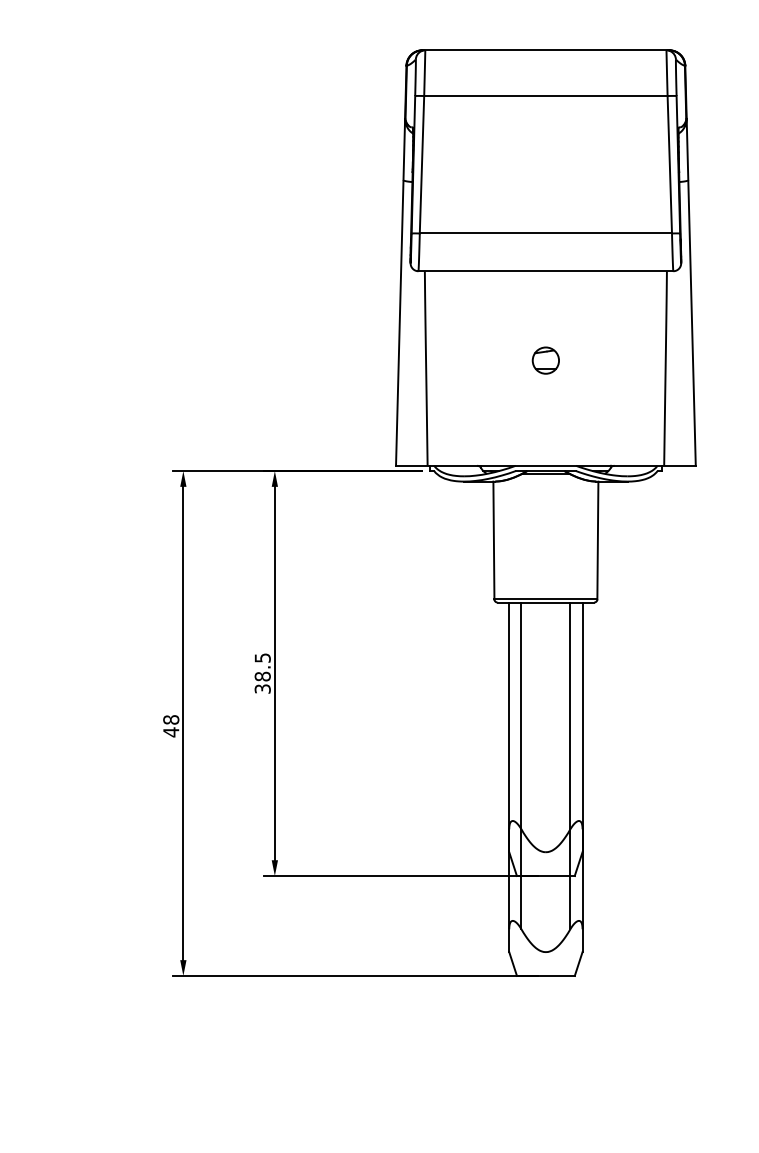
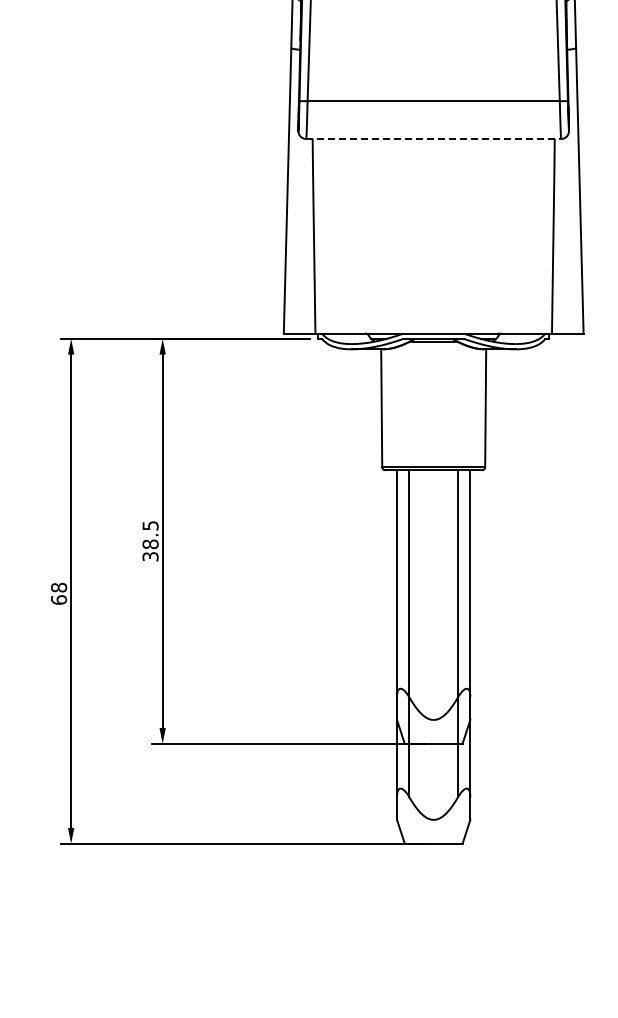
line: (546, 271) -> (434, 139), solid -> dashed
part: (545, 360) -> (433, 228), removed
text: (171, 732) -> (59, 600), 48 -> 68

